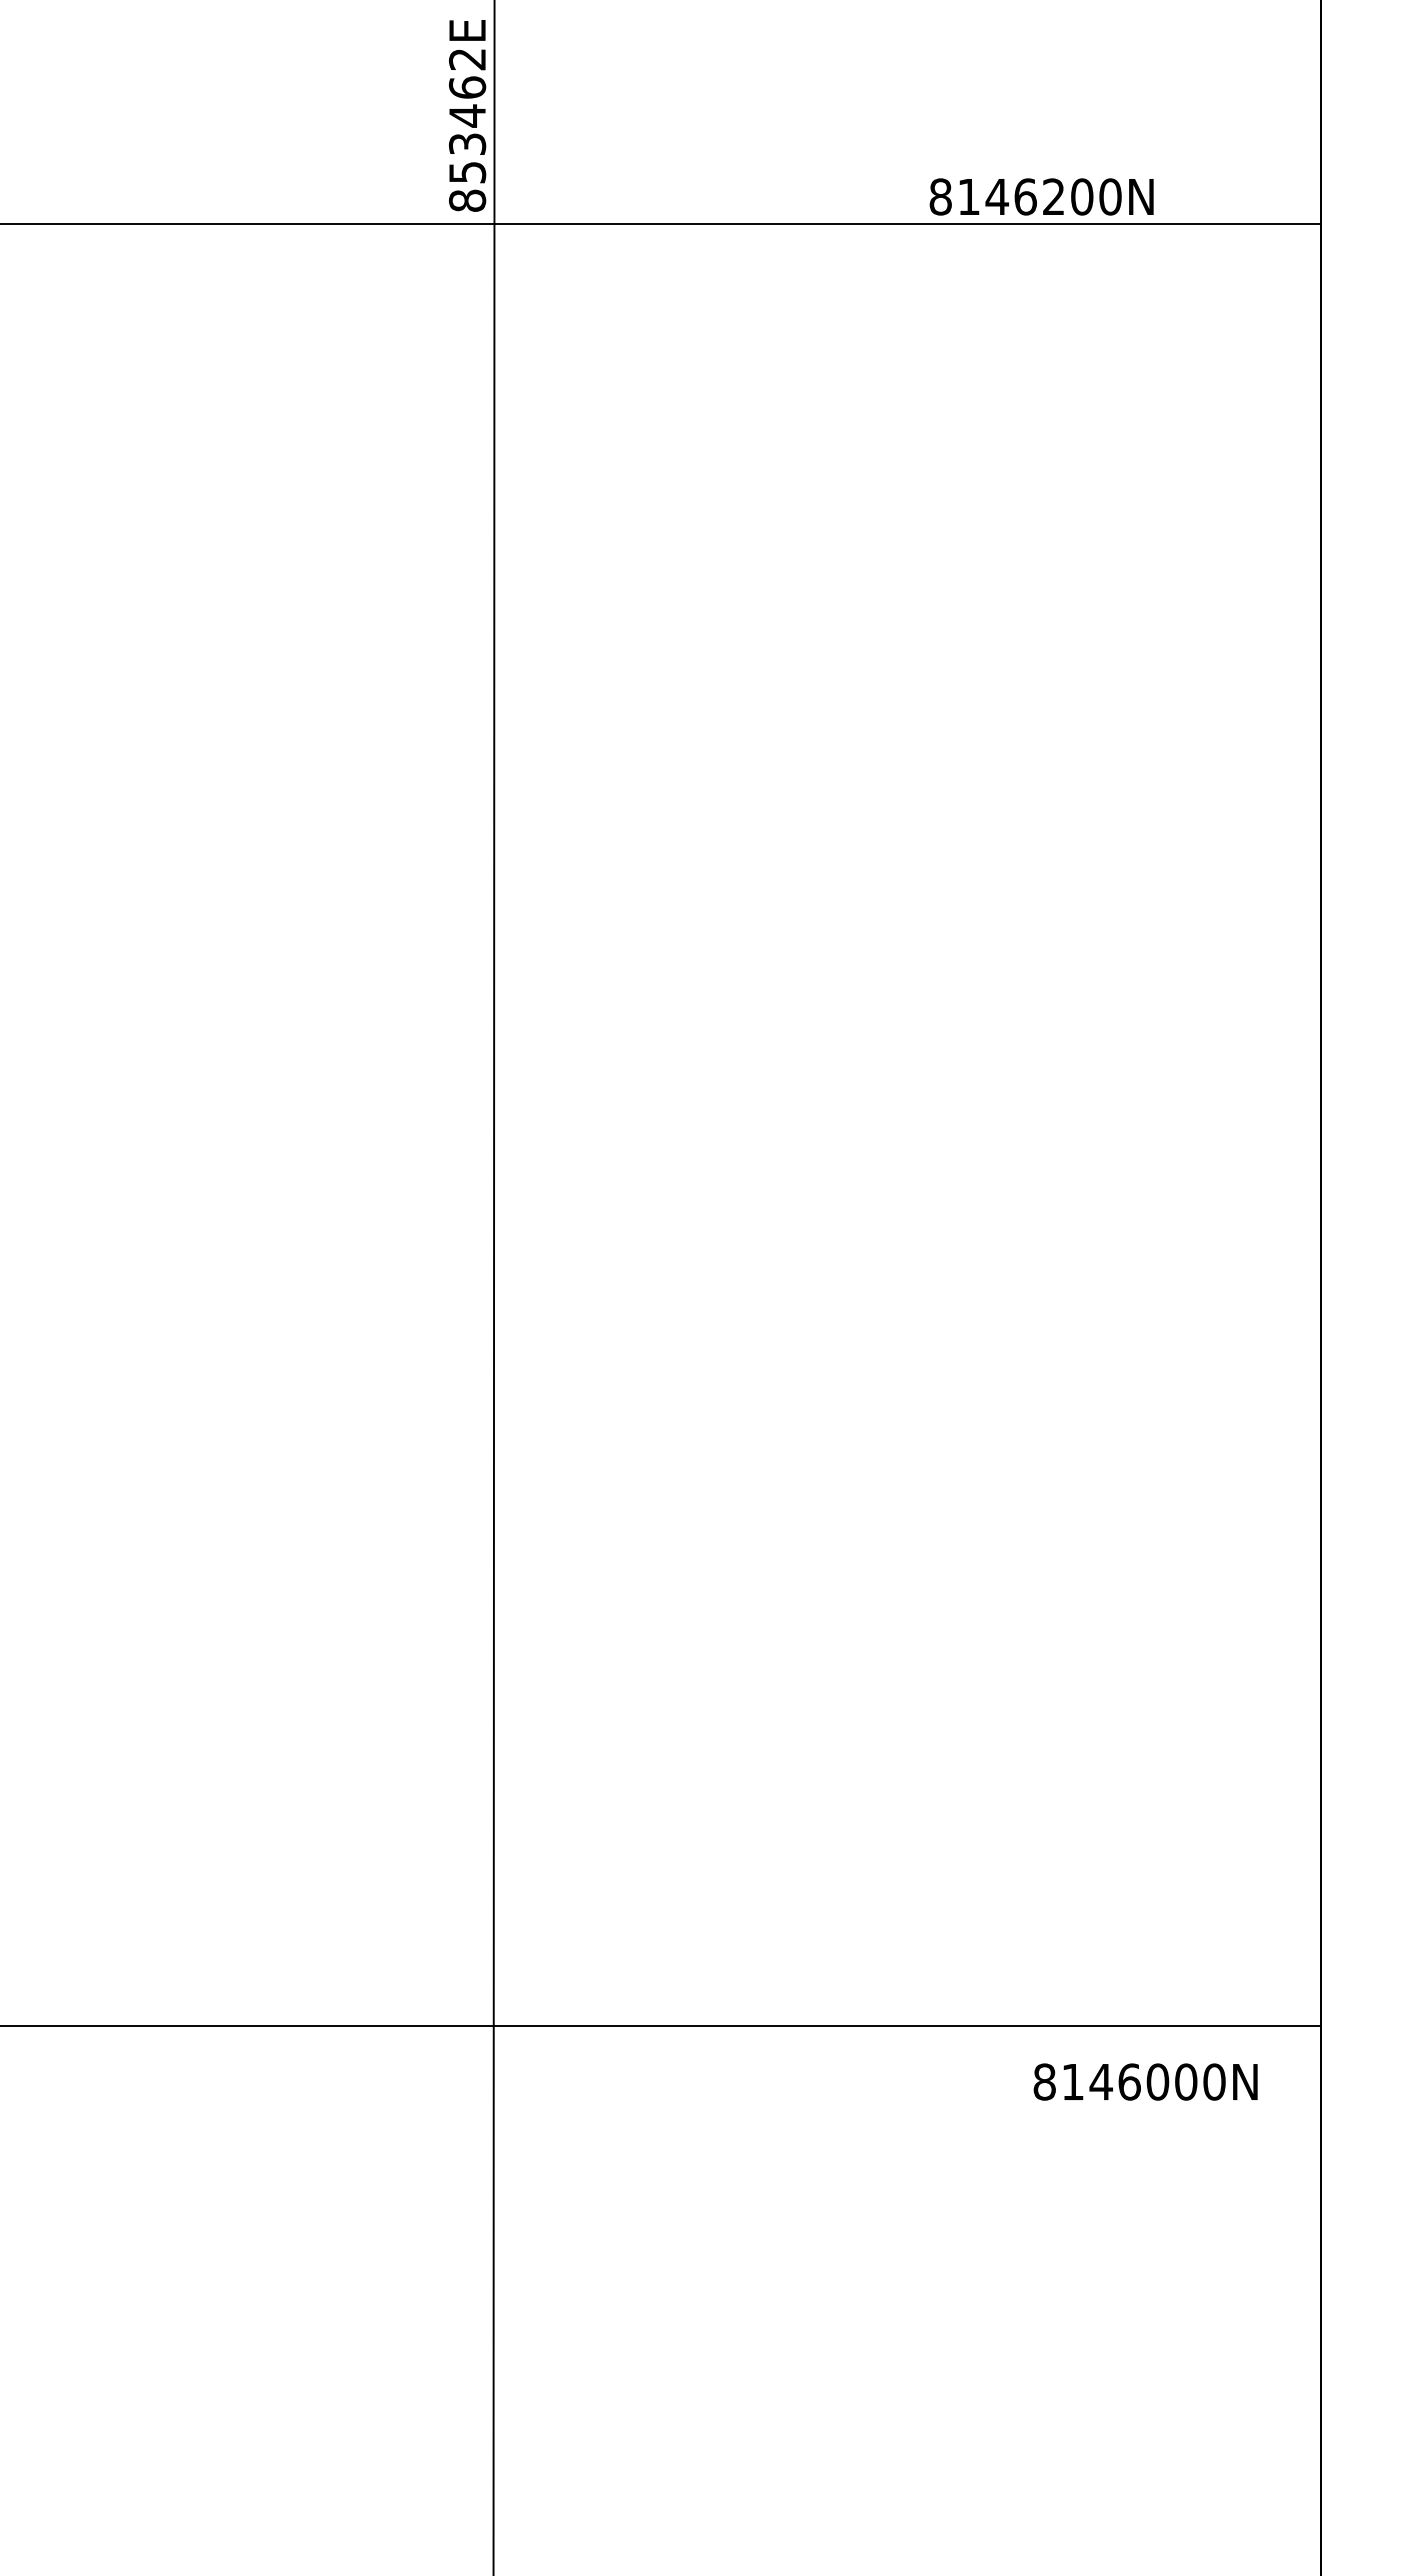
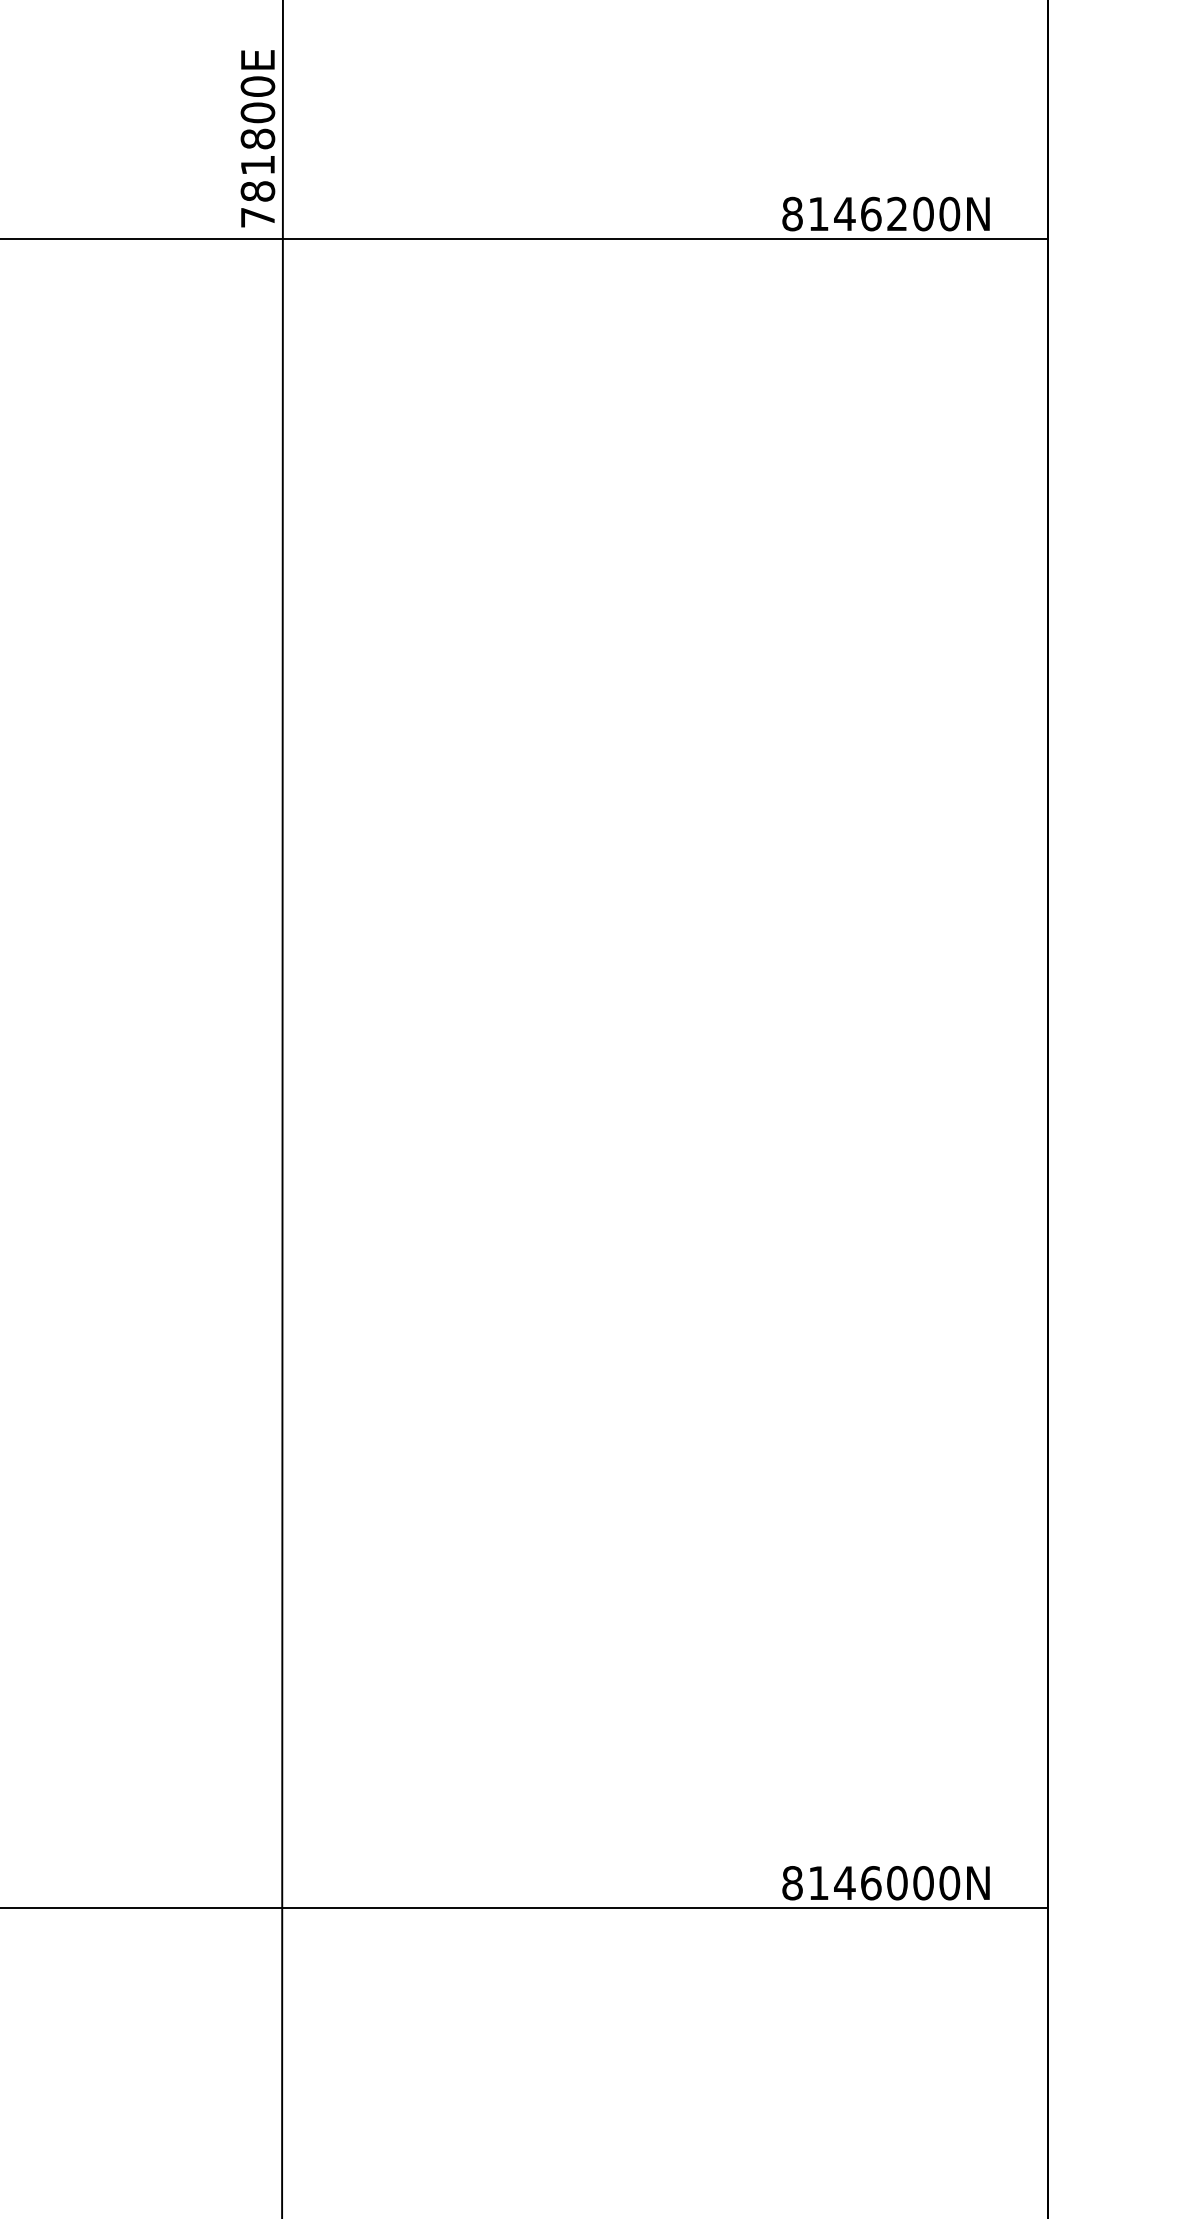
text: (467, 129) -> (257, 151), 853462E -> 781800E
text: (1041, 196) -> (885, 213), moved
text: (1145, 2081) -> (885, 1882), moved

